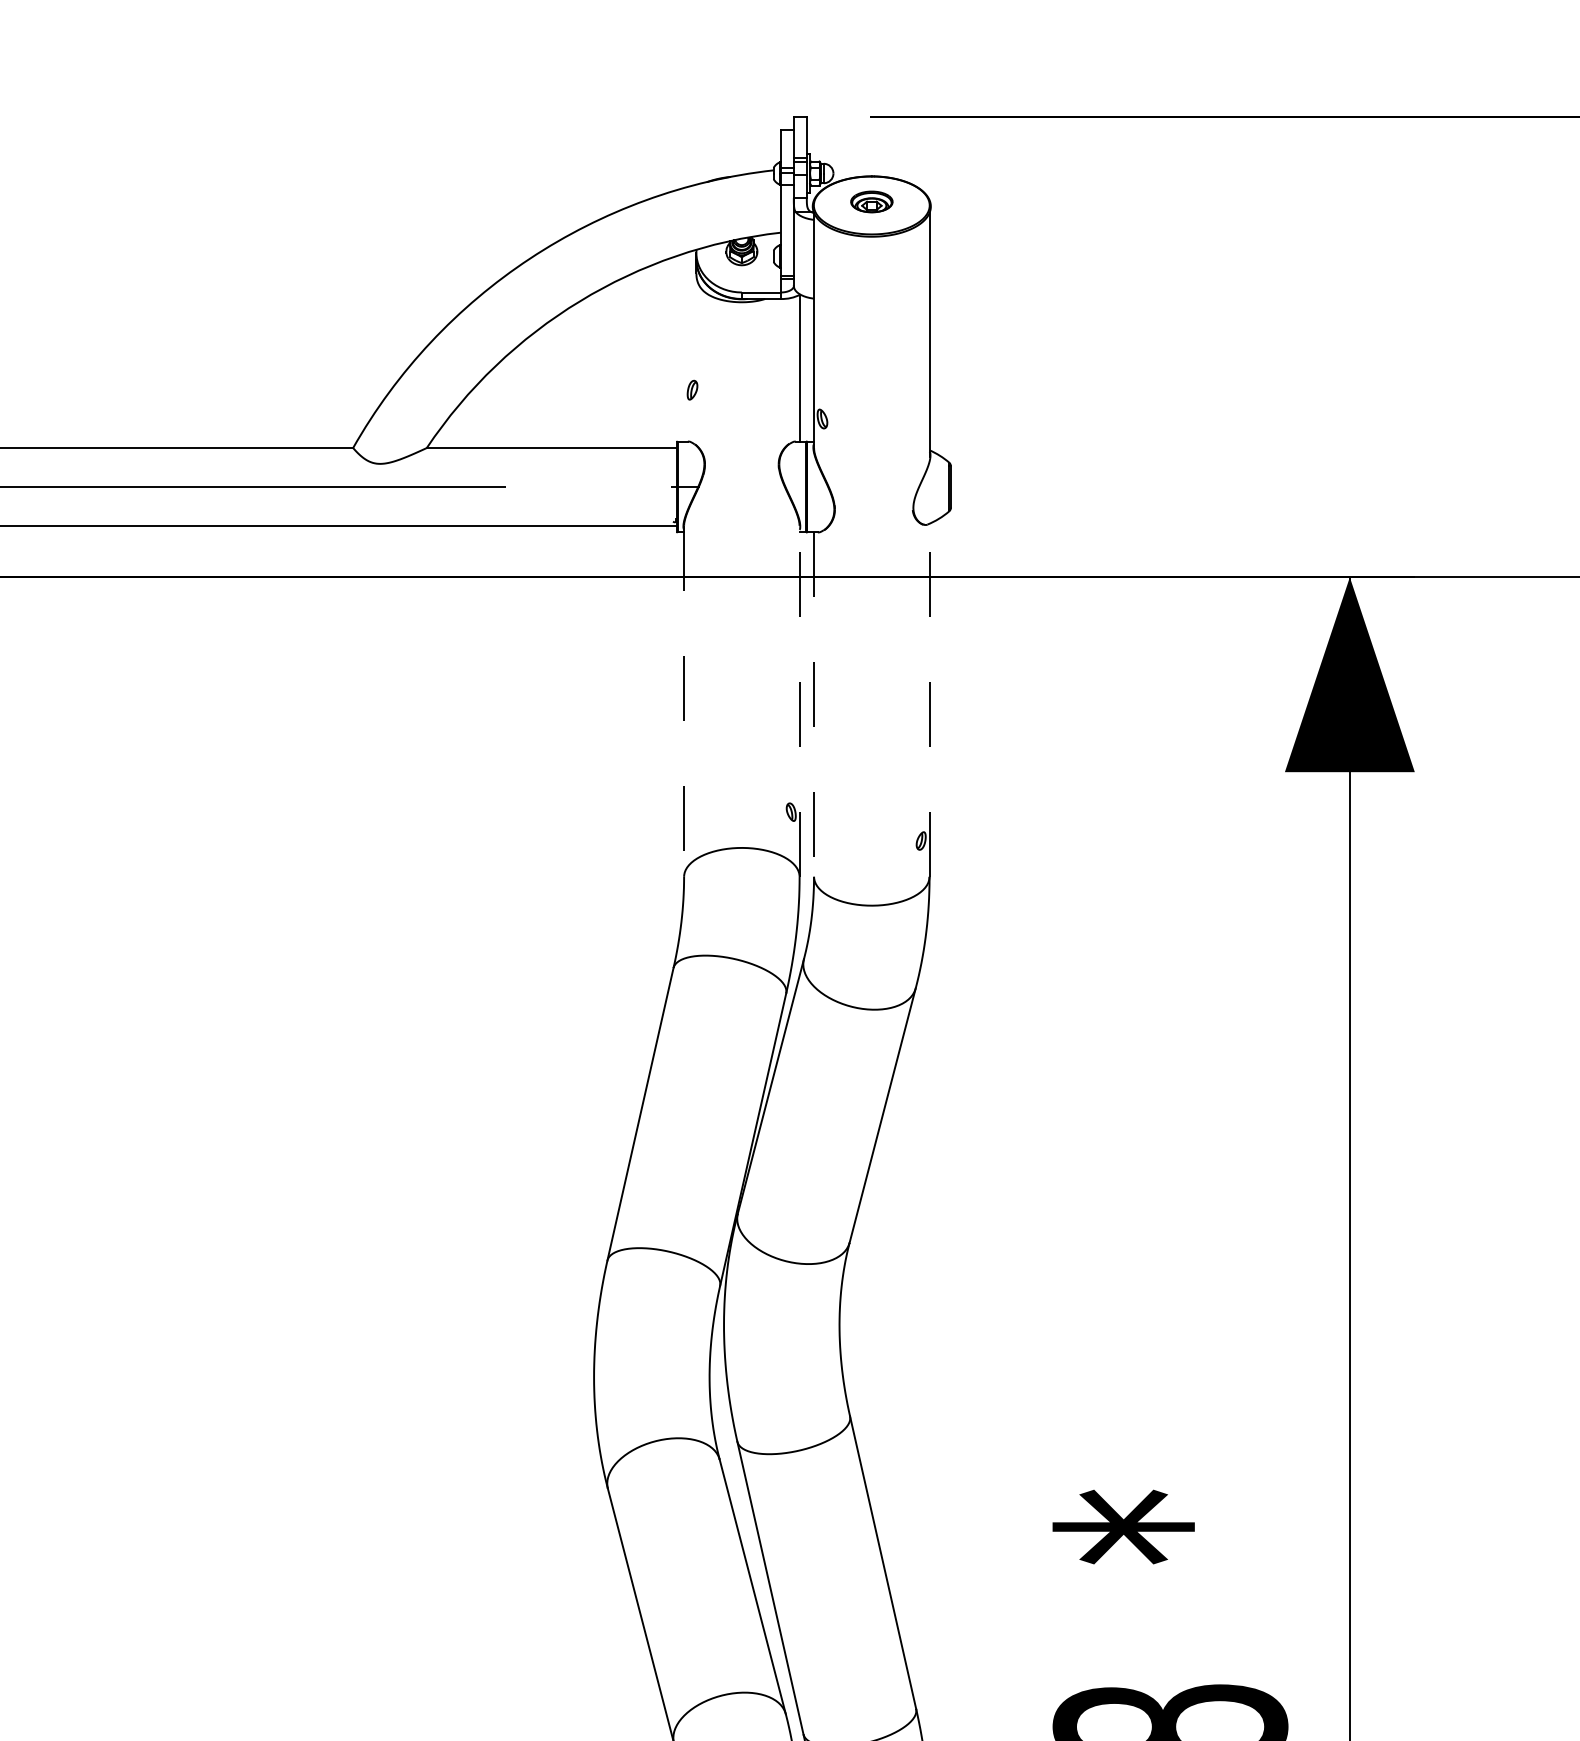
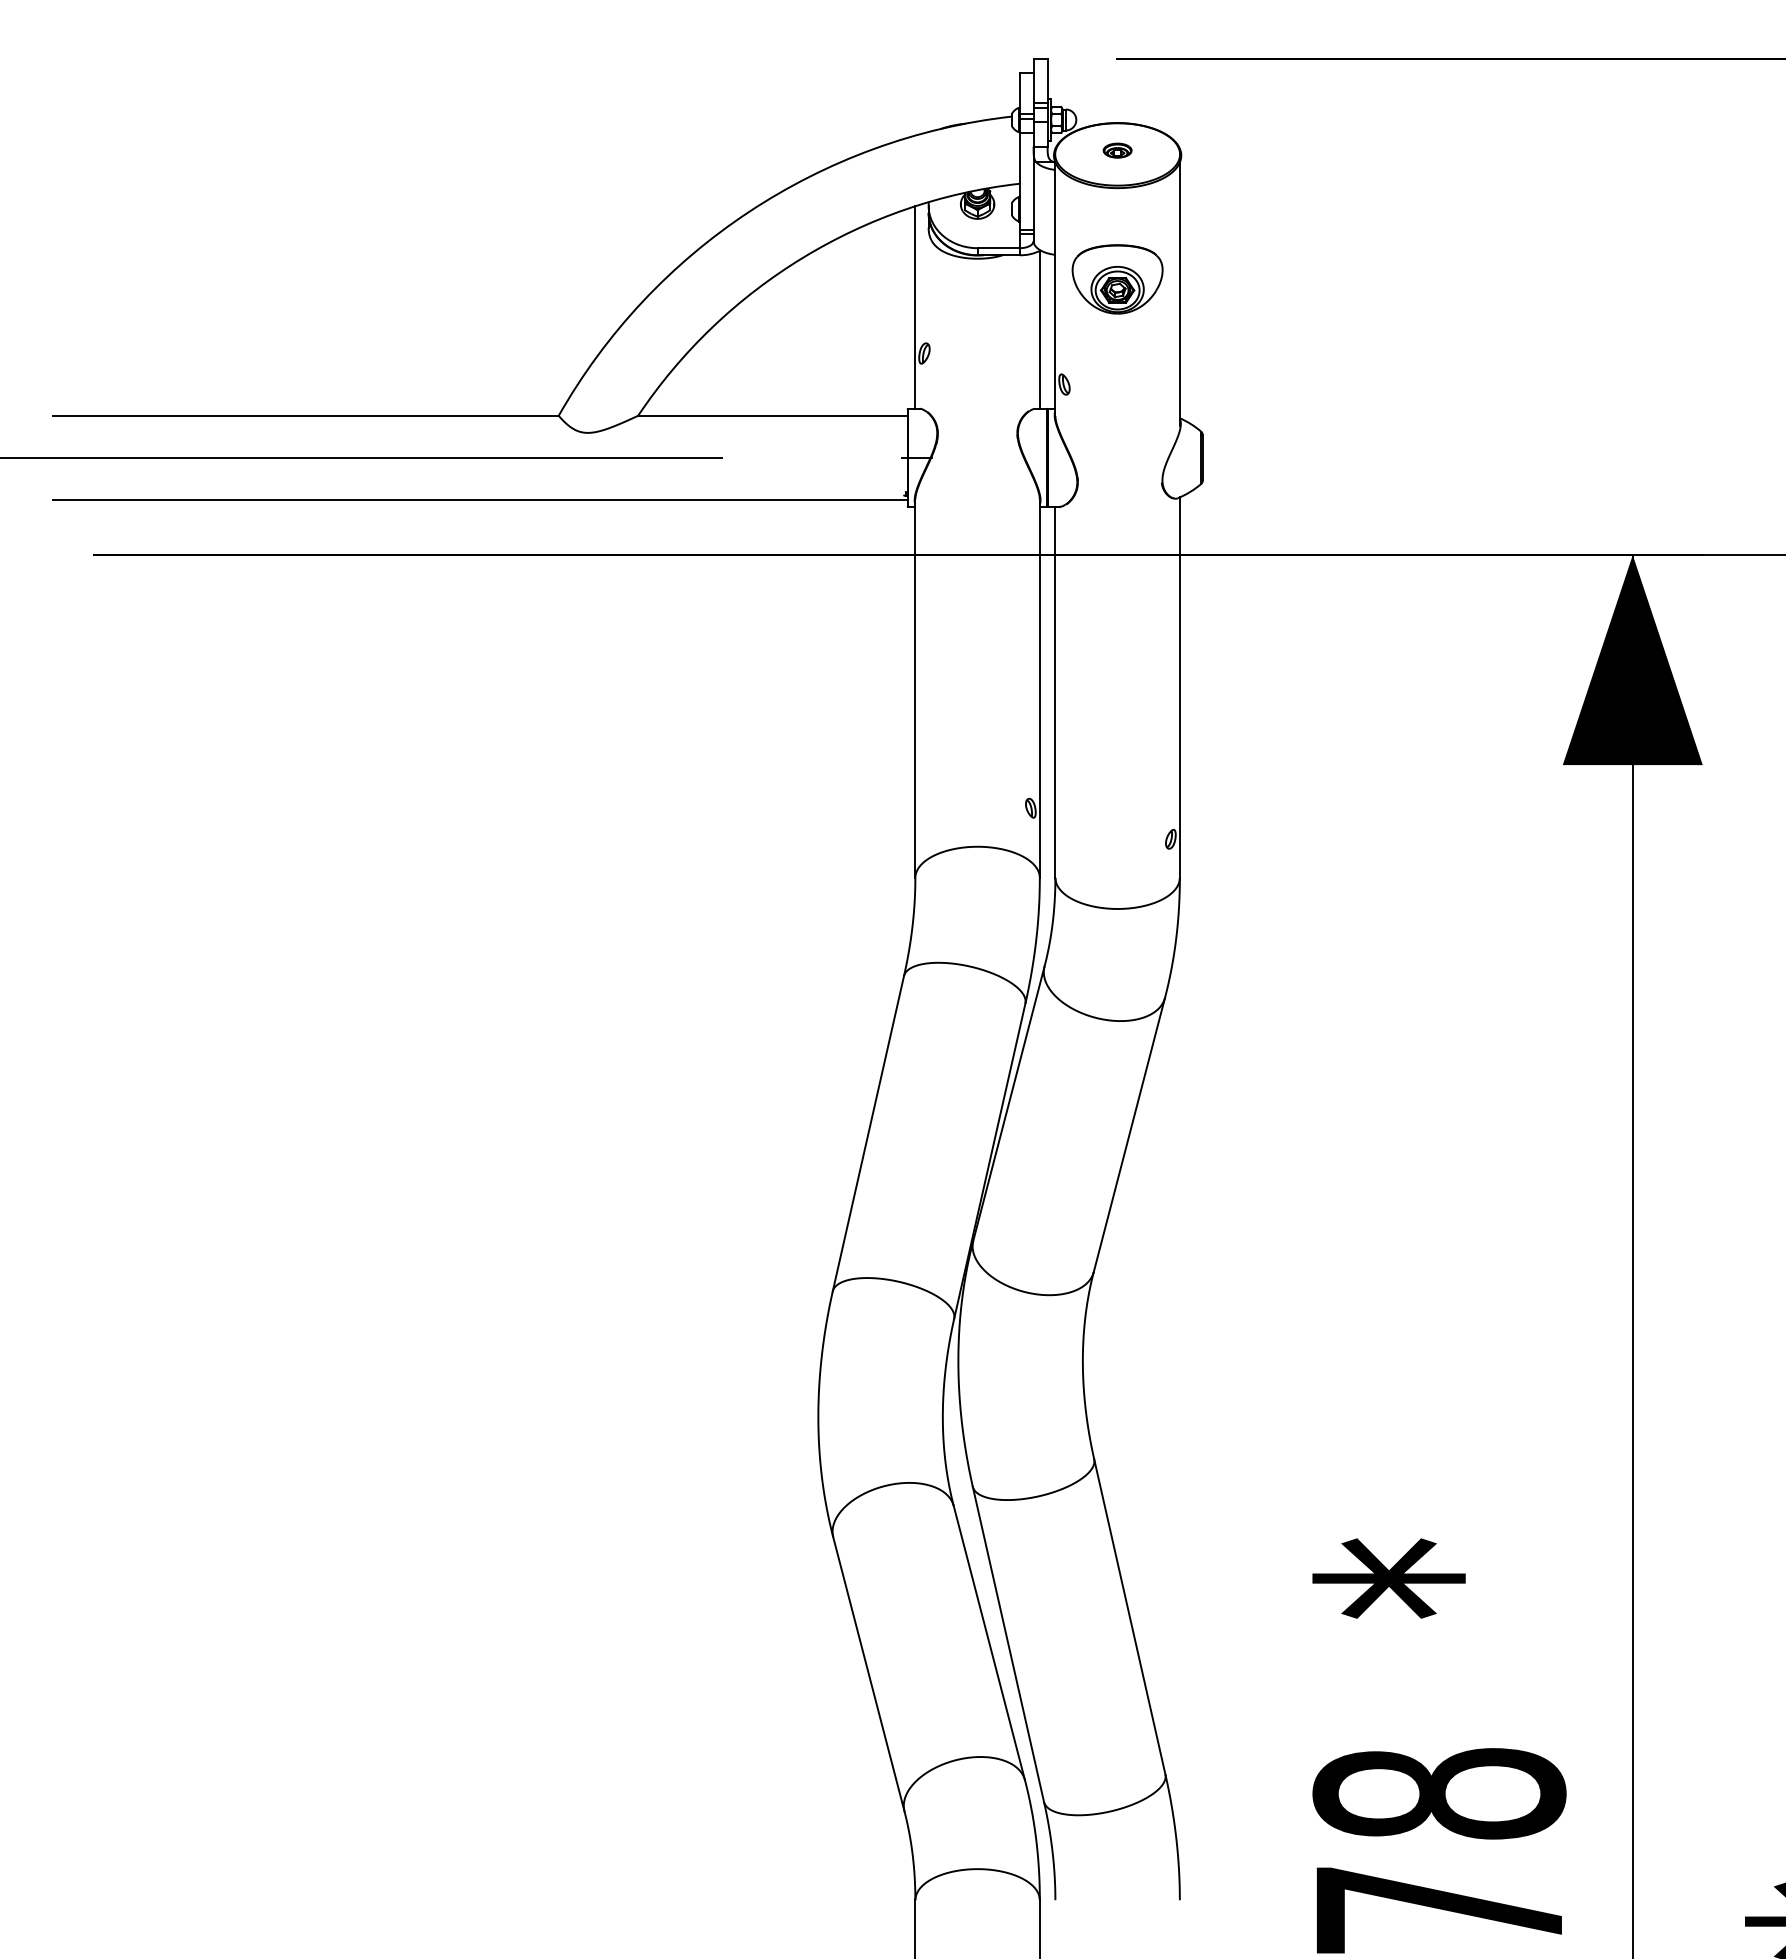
part: (871, 201) -> (1117, 150), size x0.62
part: (871, 321) -> (1117, 279), added
line: (684, 347) -> (915, 307), added
line: (929, 700) -> (1179, 687), dashed -> solid
line: (799, 701) -> (1039, 688), dashed -> solid
line: (684, 702) -> (915, 689), dashed -> solid
line: (814, 704) -> (1055, 692), dashed -> solid

